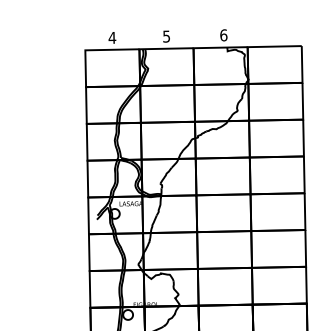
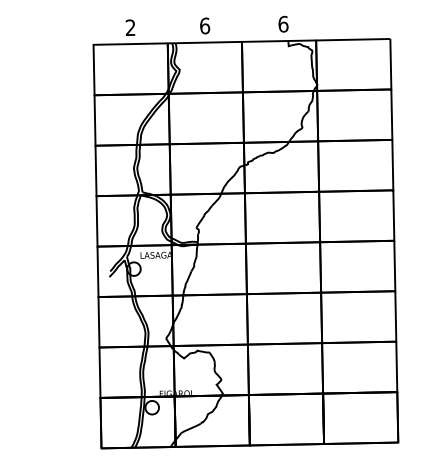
text: (166, 36) -> (205, 25), 5 -> 6
text: (112, 37) -> (130, 27), 4 -> 2

